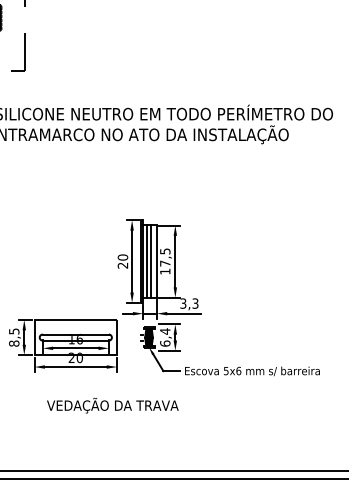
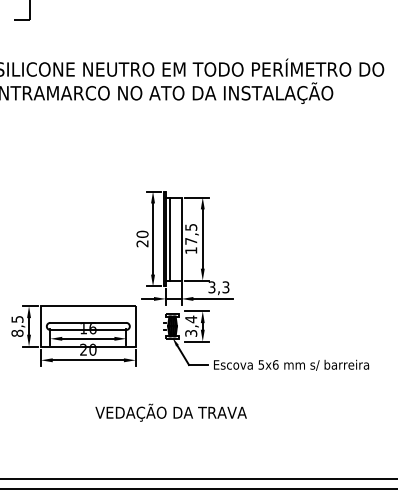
line: (150, 261) -> (174, 238), removed
text: (165, 343) -> (191, 333), 6,4 -> 3,4
text: (112, 405) -> (170, 412), moved

